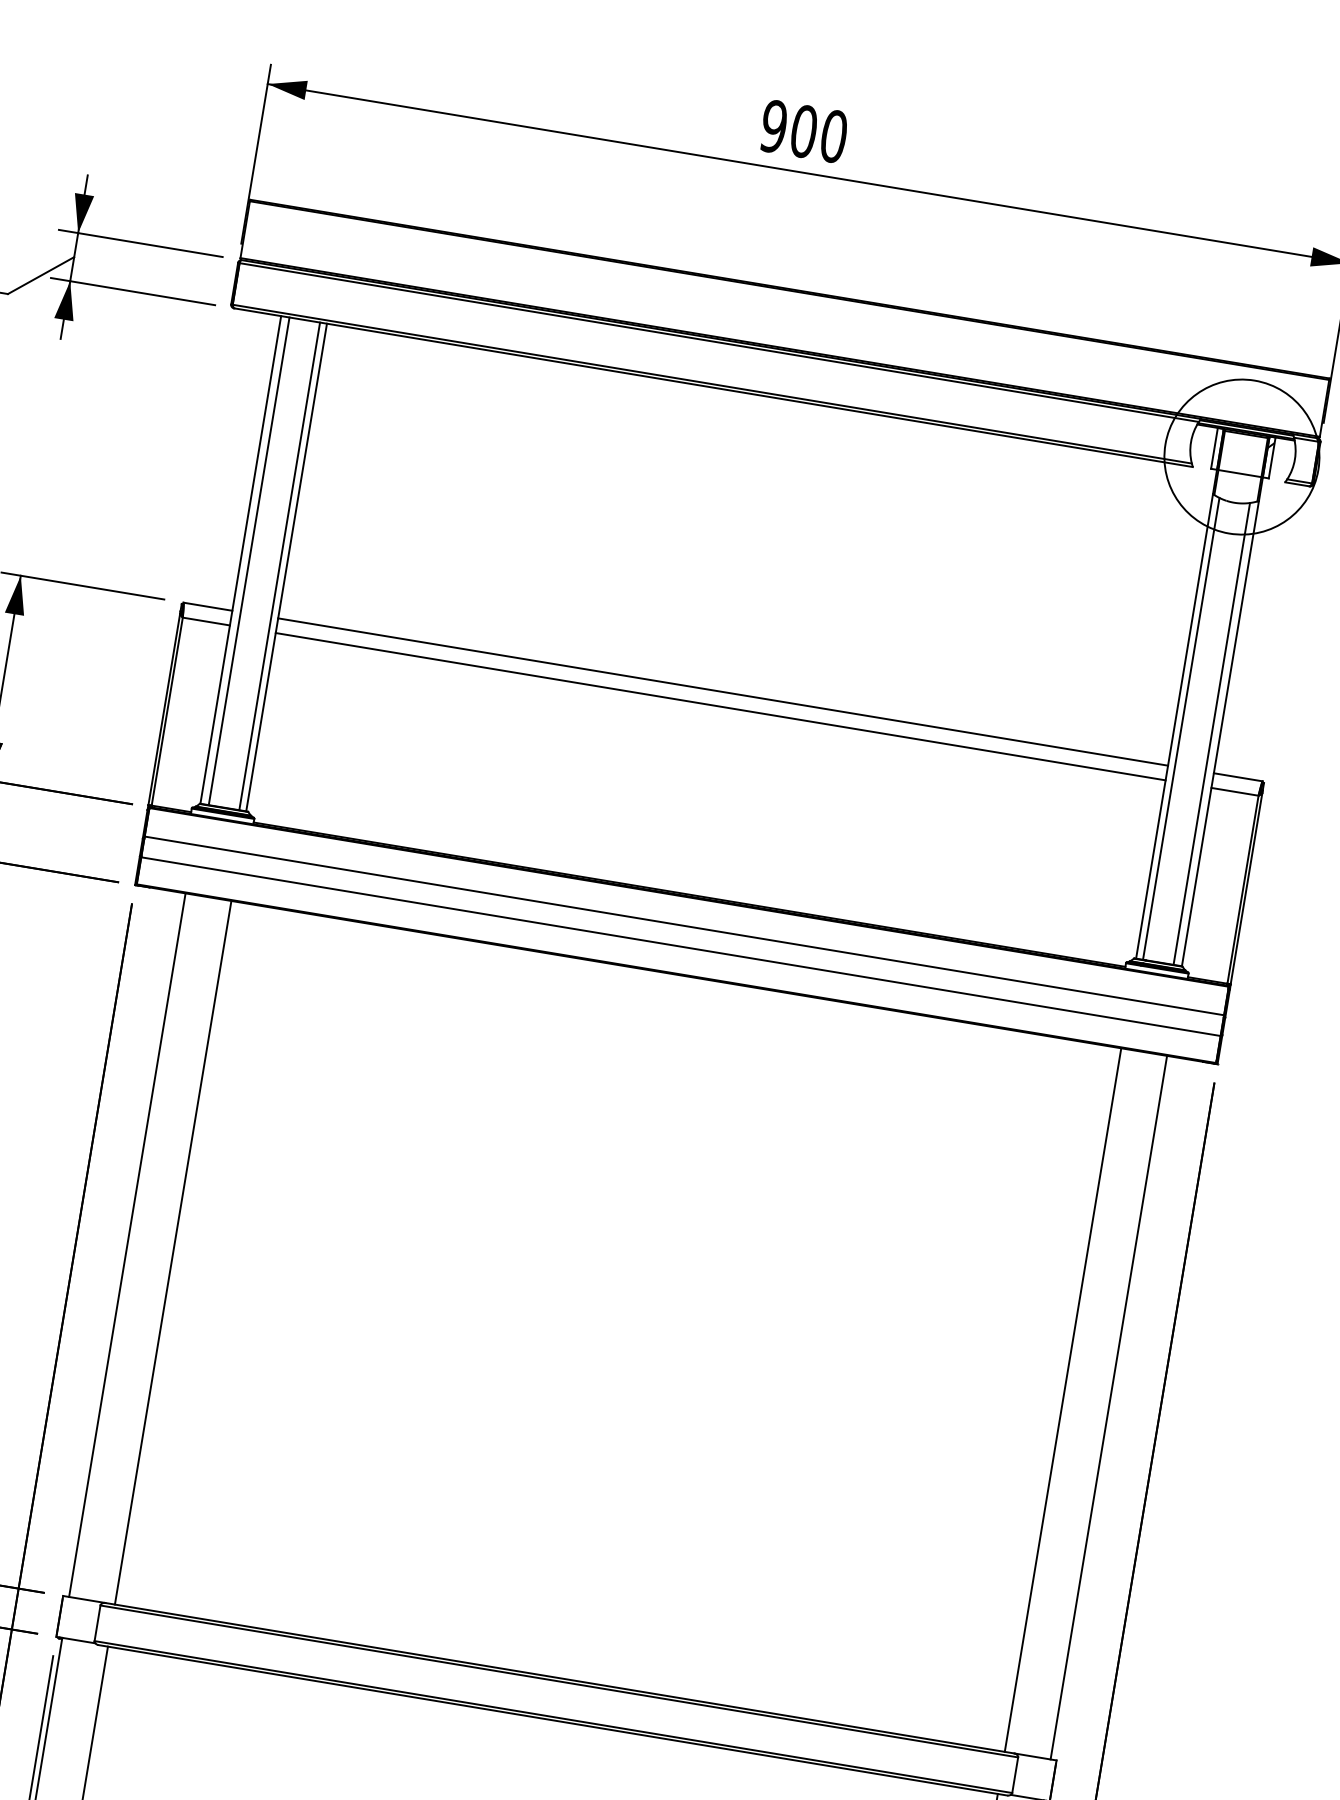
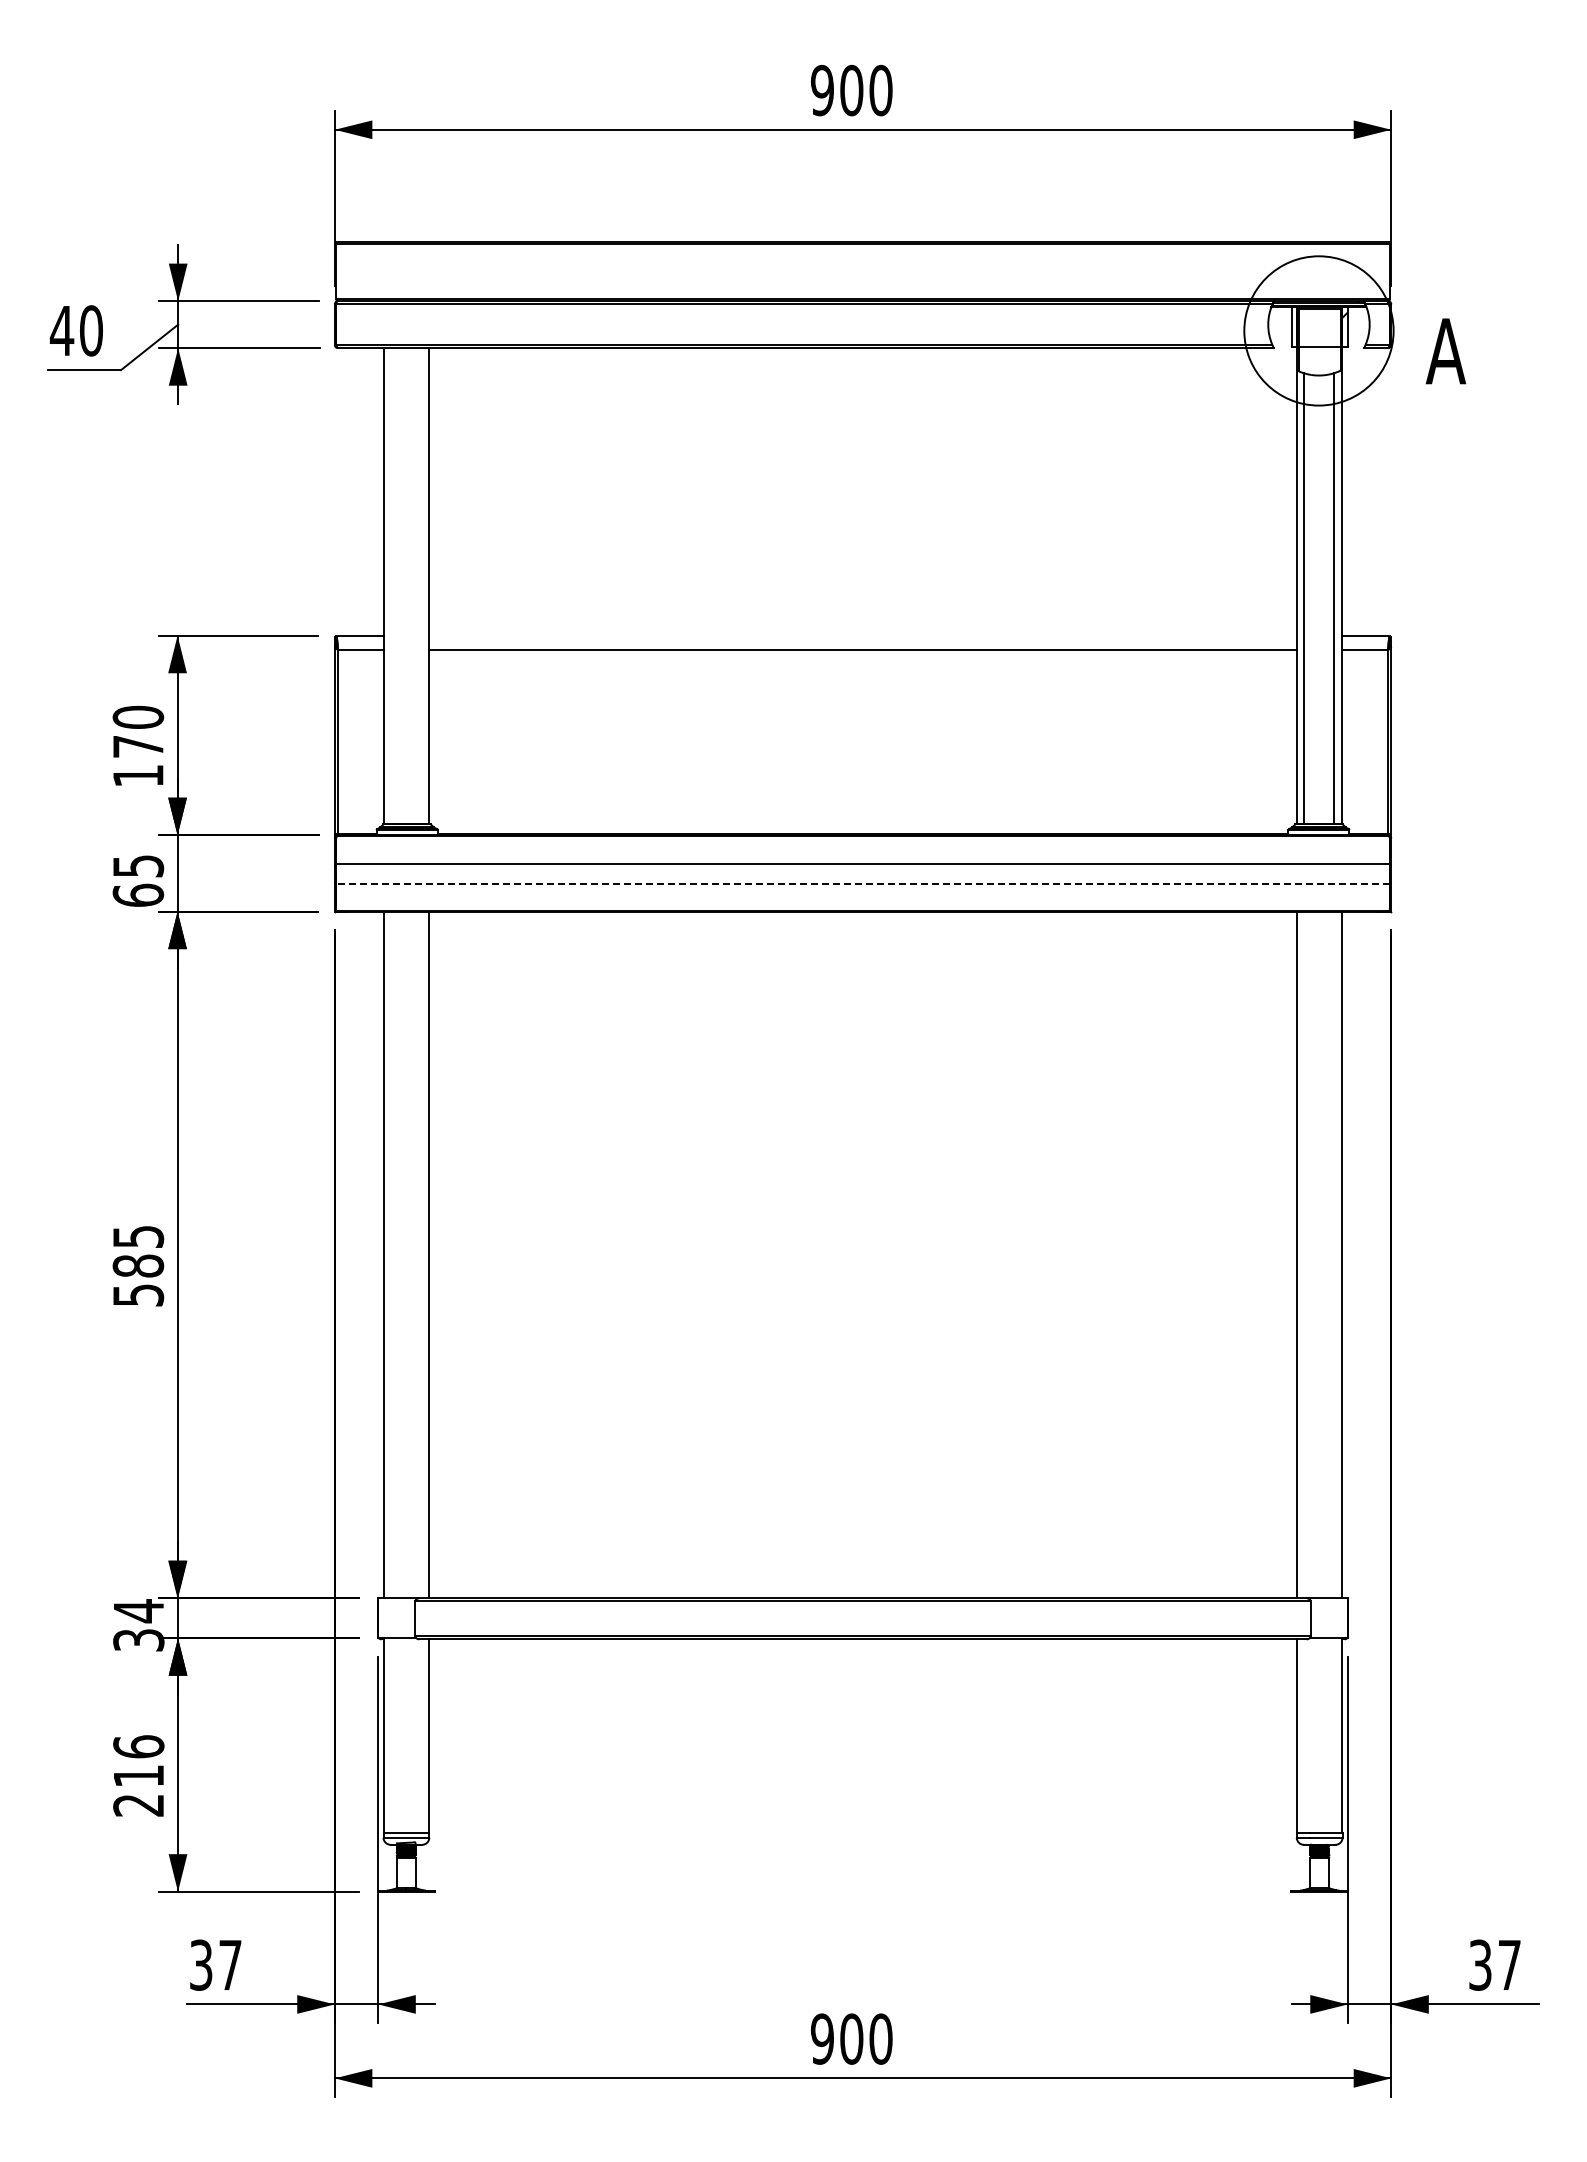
line: (249, 561) -> (392, 586), removed
line: (280, 566) -> (422, 586), removed
line: (722, 691) -> (862, 635), removed
line: (681, 946) -> (863, 884), solid -> dashed

